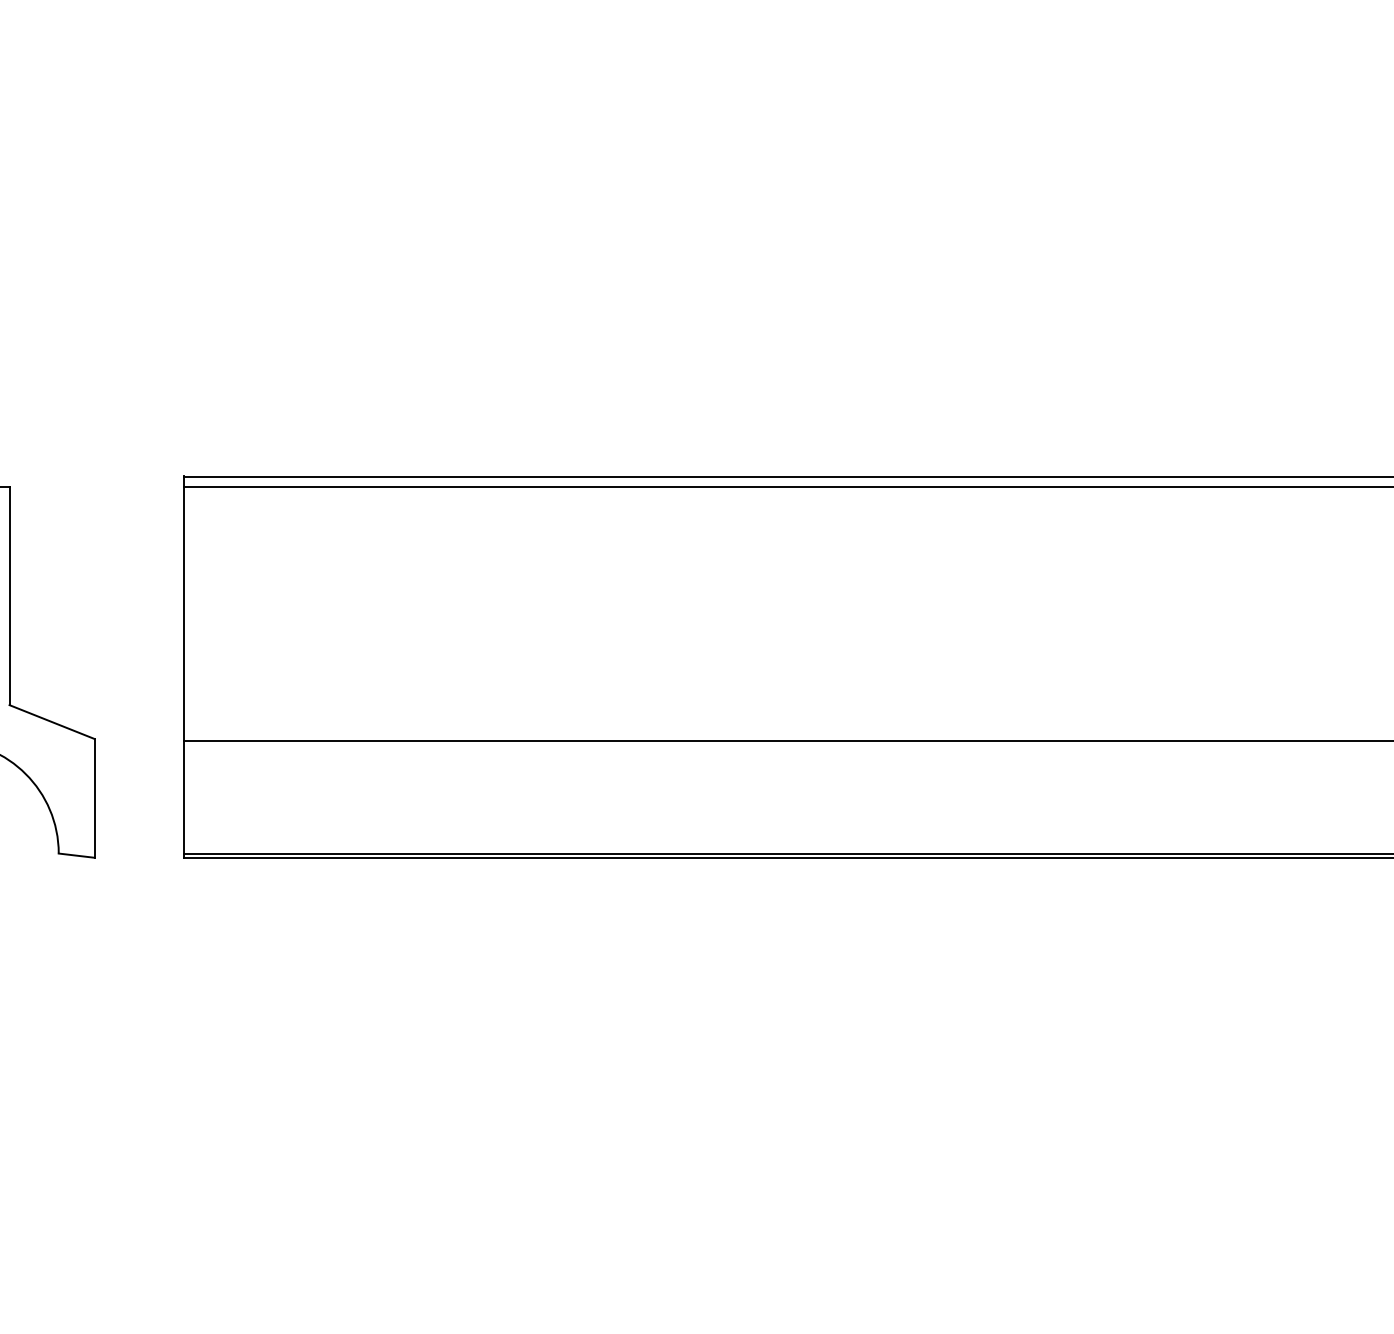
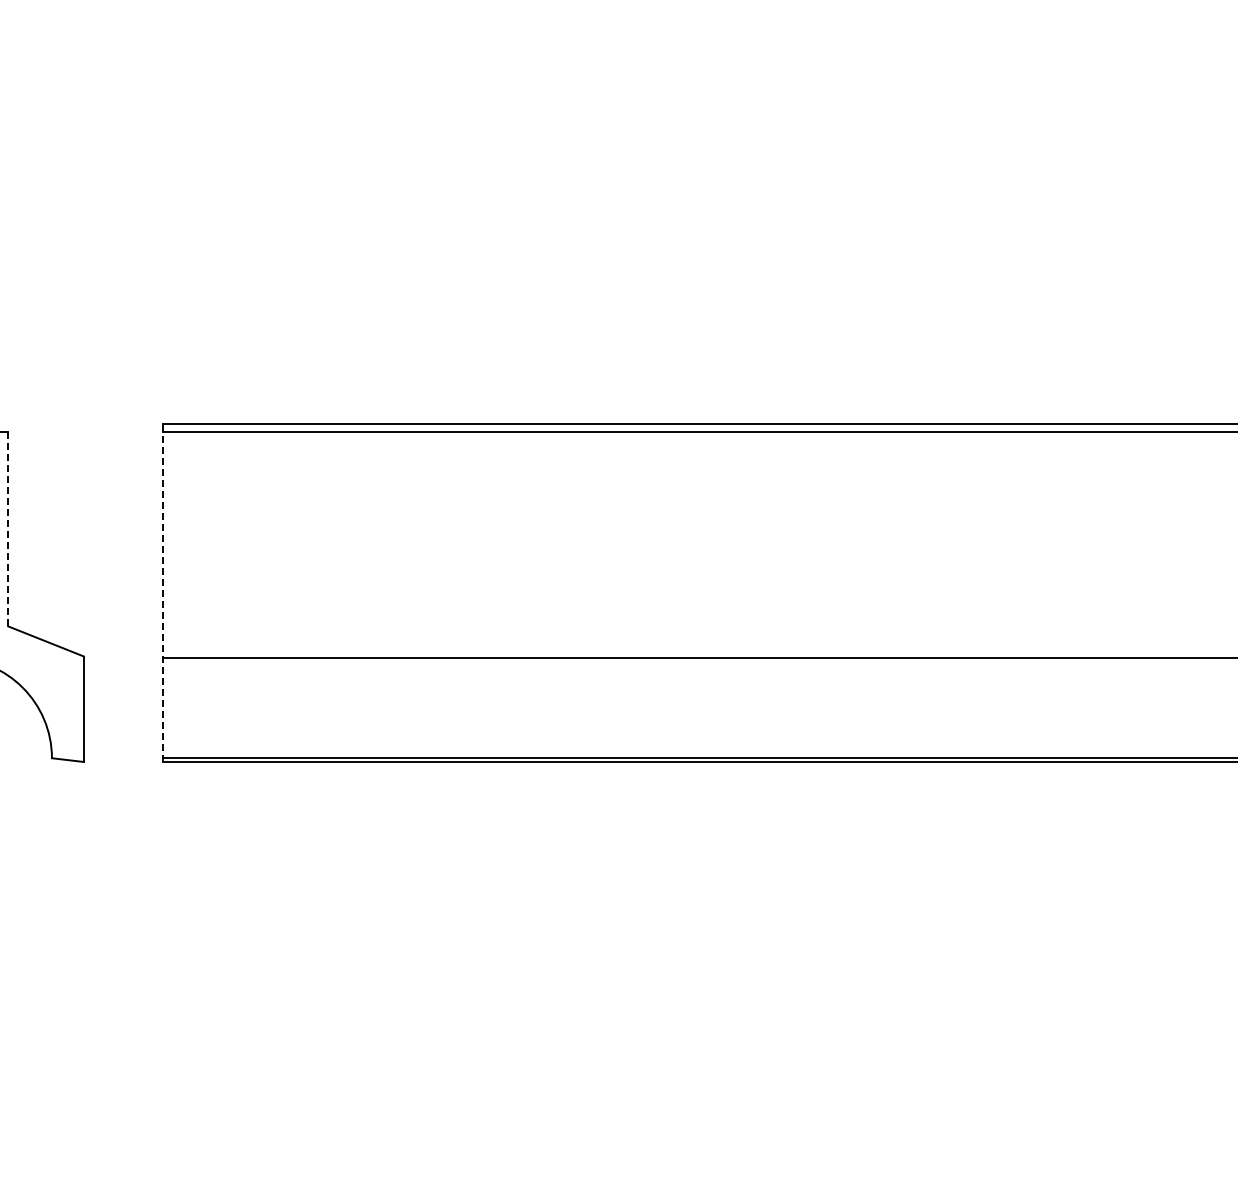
line: (9, 596) -> (8, 529), solid -> dashed
line: (184, 667) -> (163, 592), solid -> dashed

